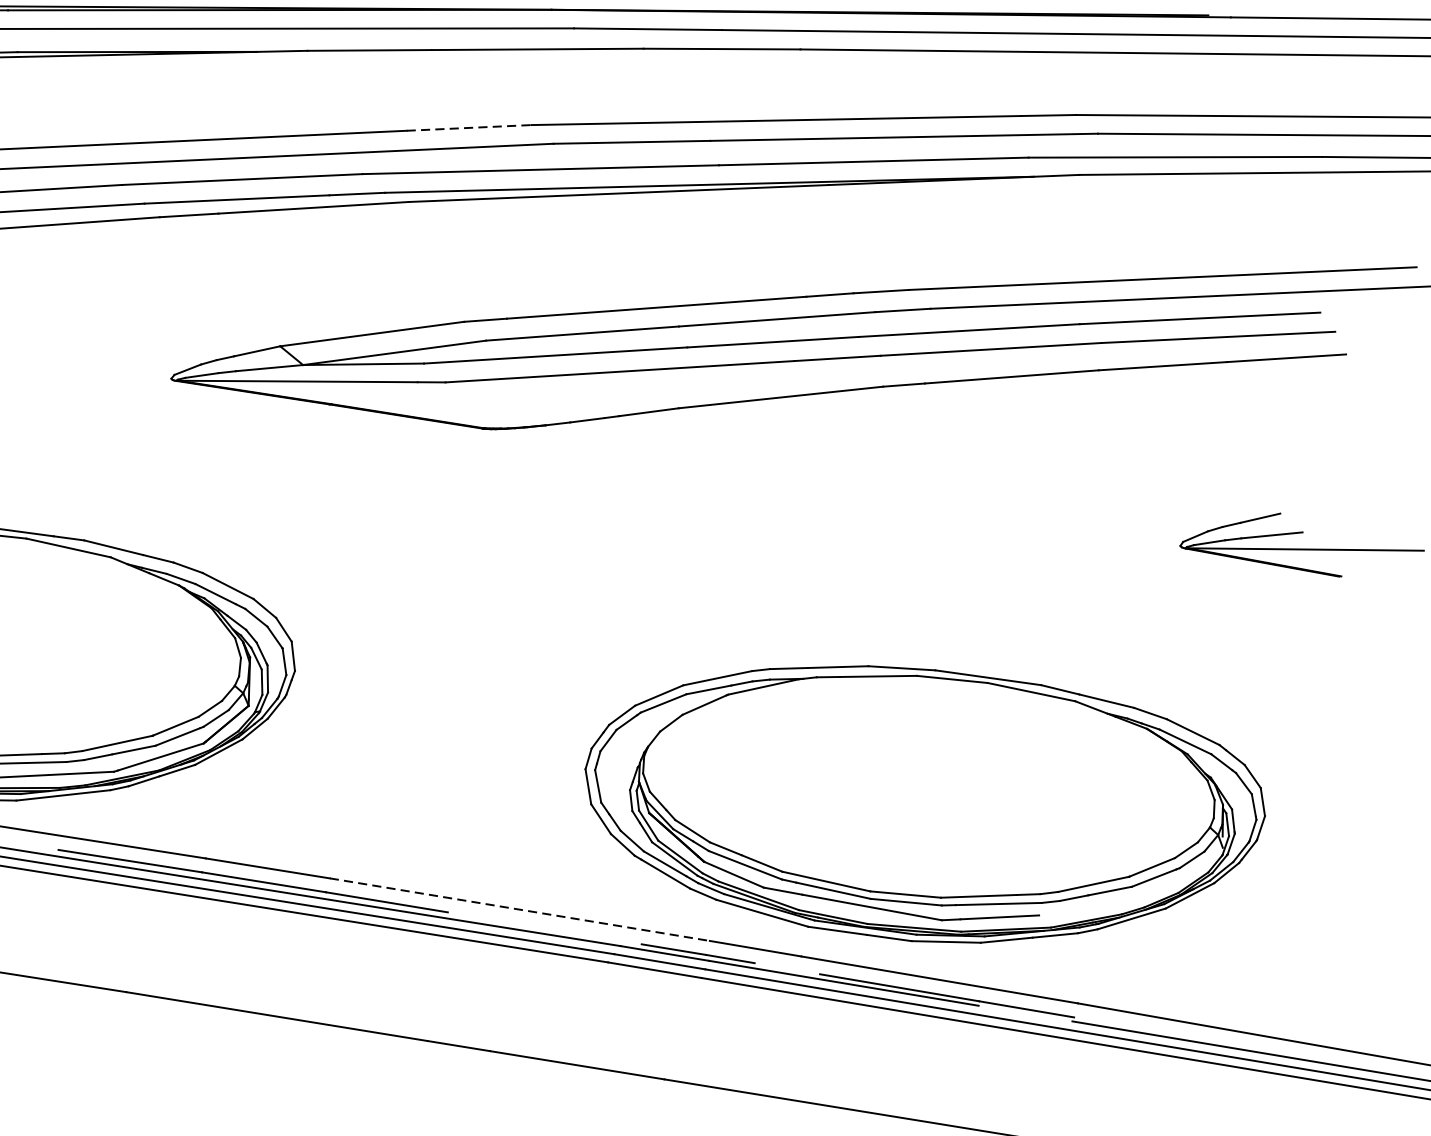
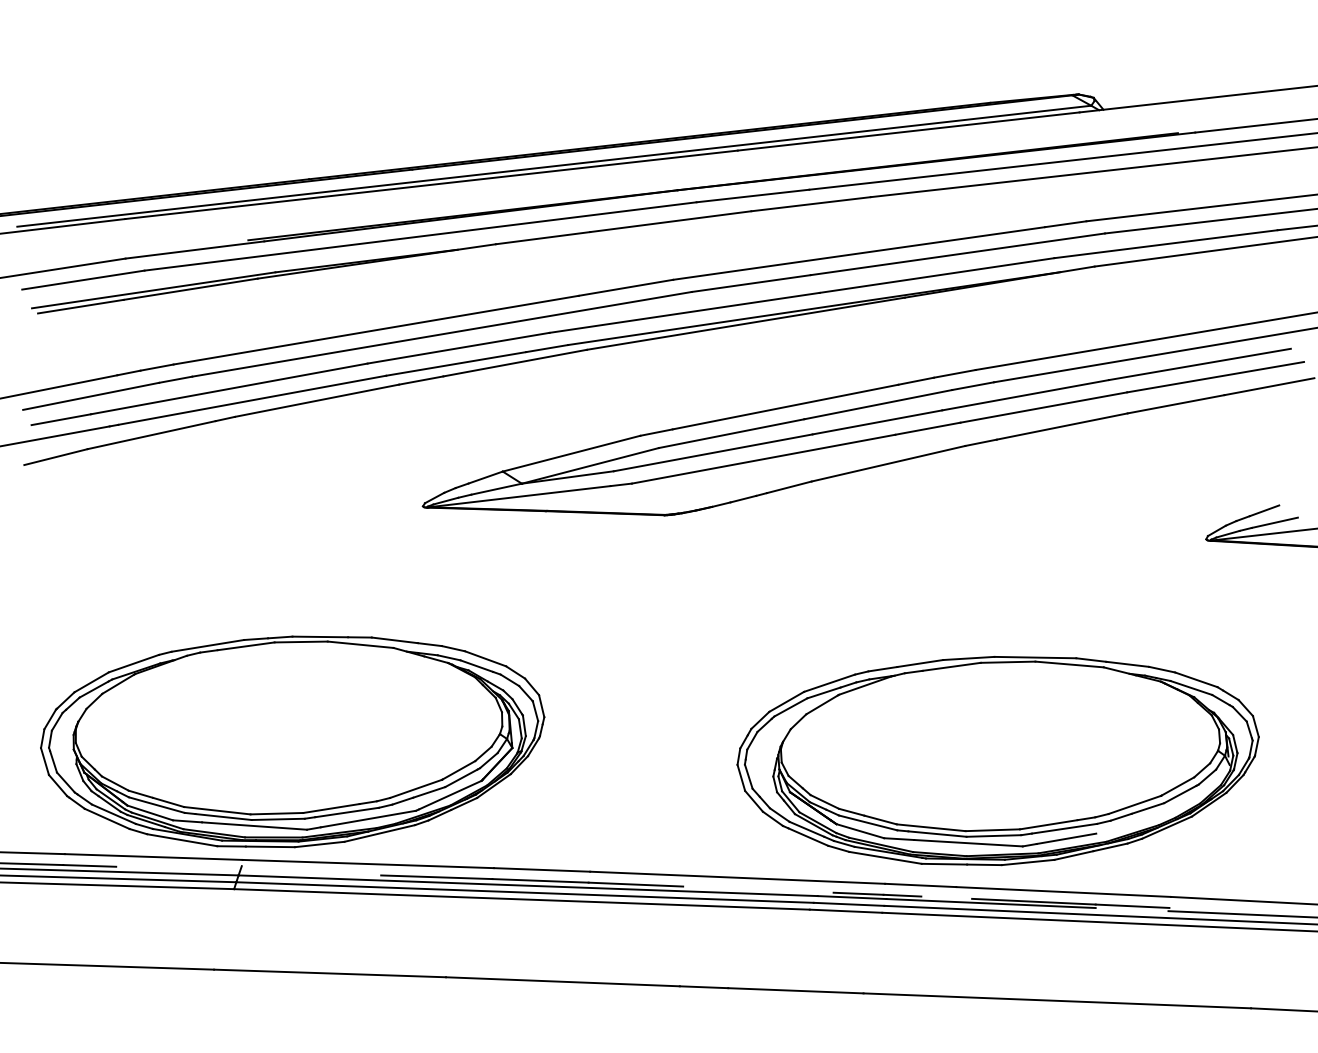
line: (469, 127) -> (626, 287), dashed -> solid
part: (922, 806) -> (997, 761), moved
line: (519, 909) -> (737, 877), dashed -> solid

